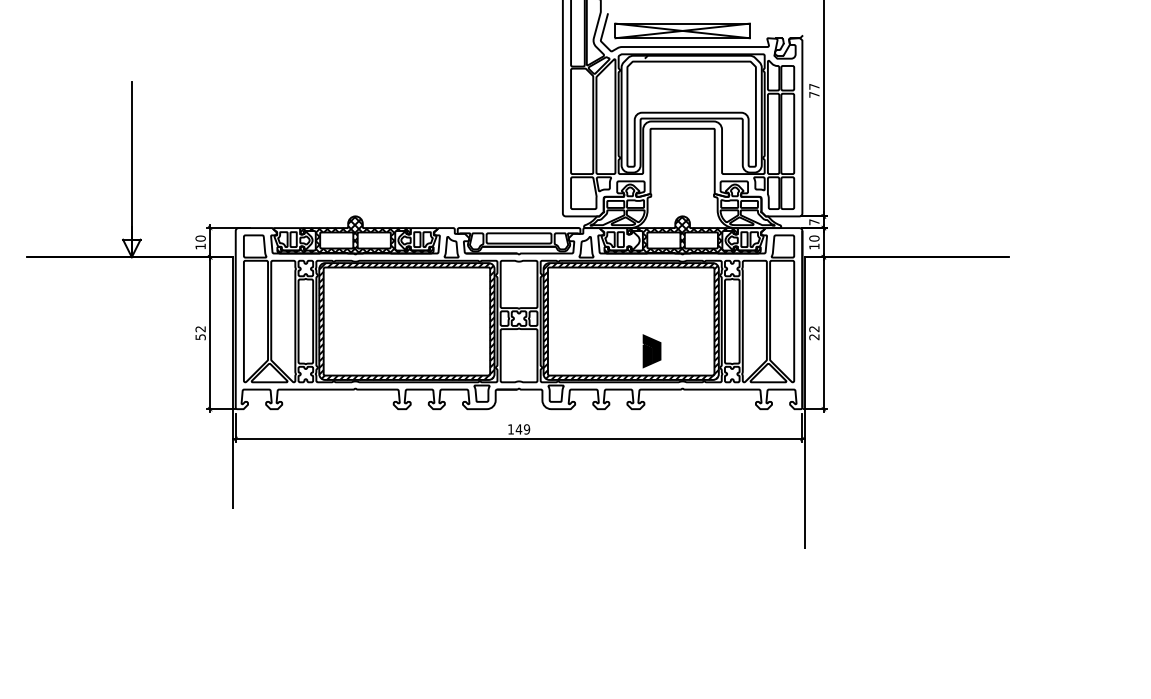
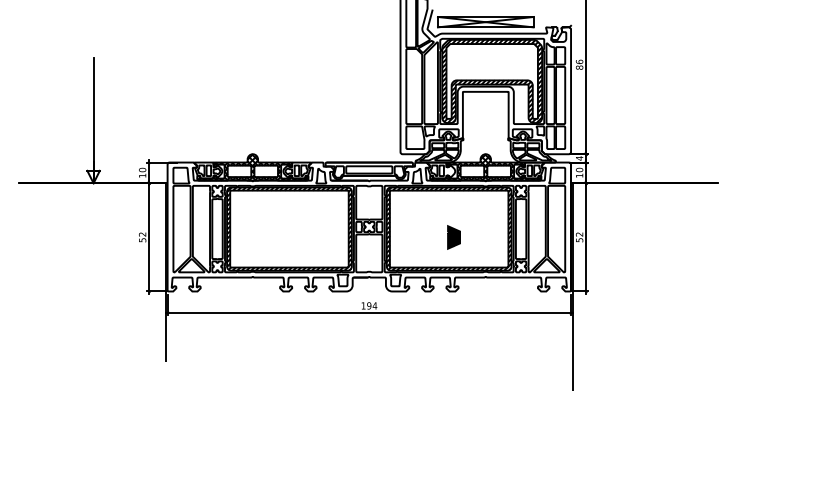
text: (814, 90) -> (579, 64), 77 -> 86
hatch: (691, 113) -> (492, 80), added
text: (814, 222) -> (579, 158), 7 -> 4
text: (814, 337) -> (579, 240), 22 -> 52
part: (651, 351) -> (453, 237), moved
text: (522, 429) -> (371, 305), 149 -> 194

